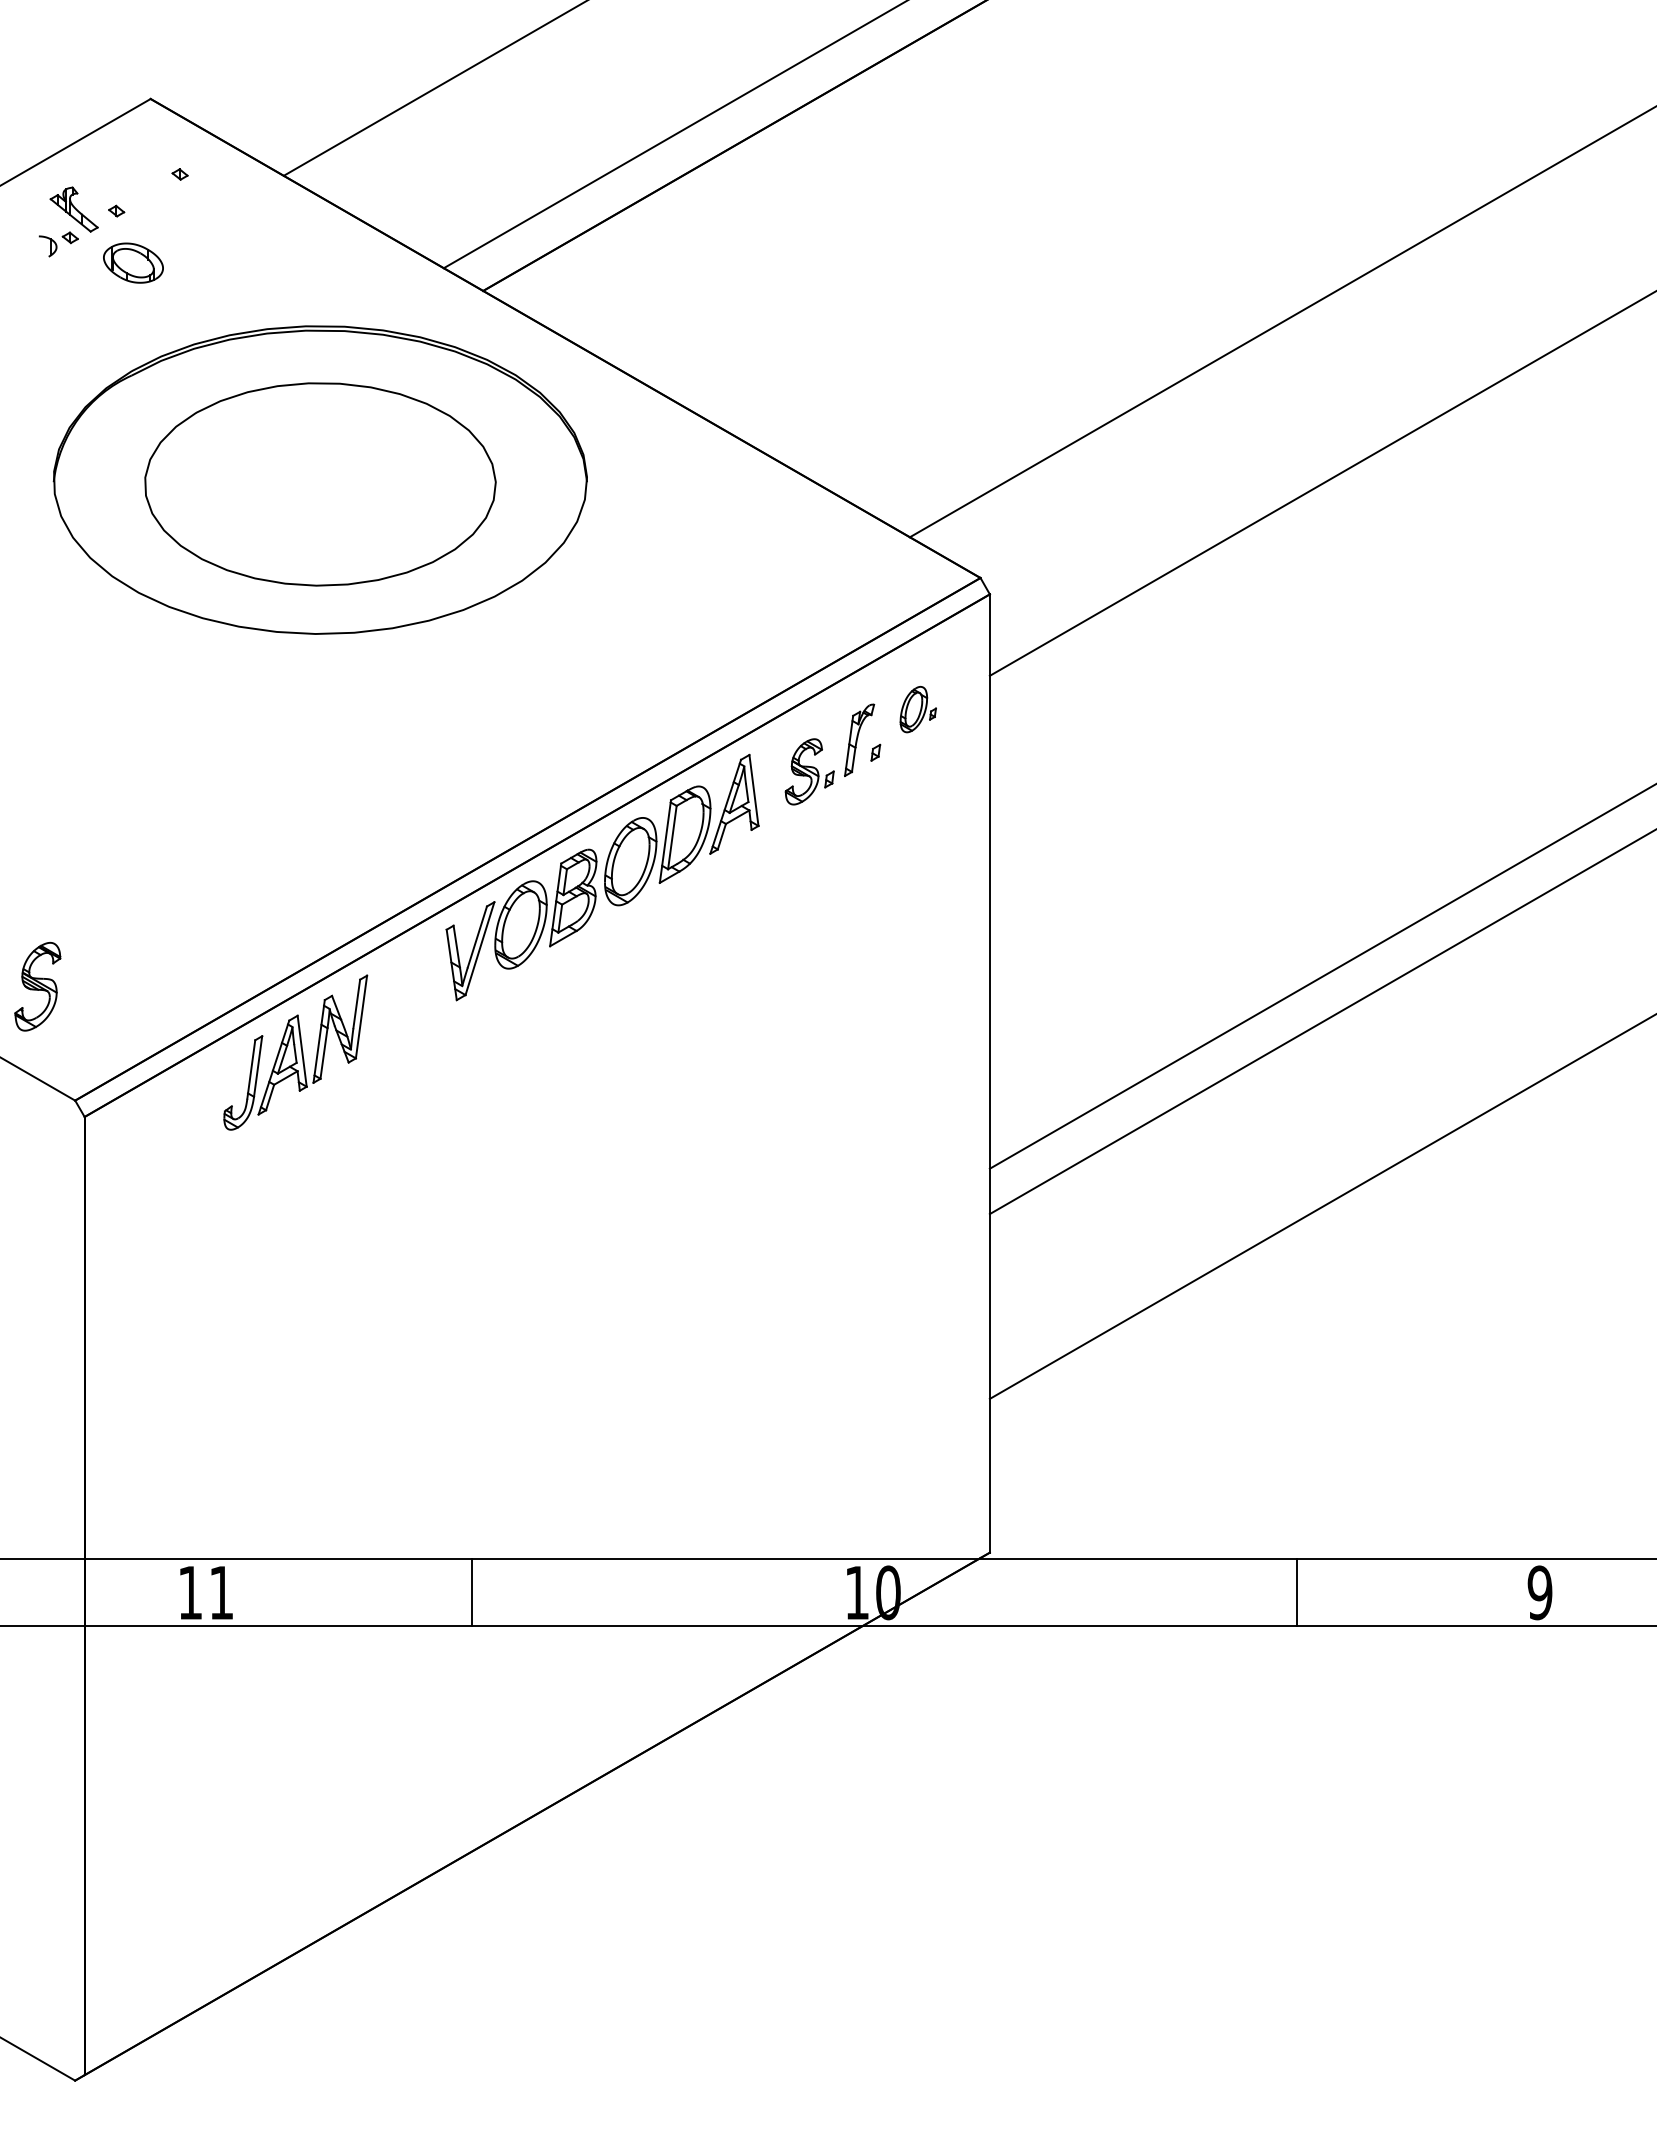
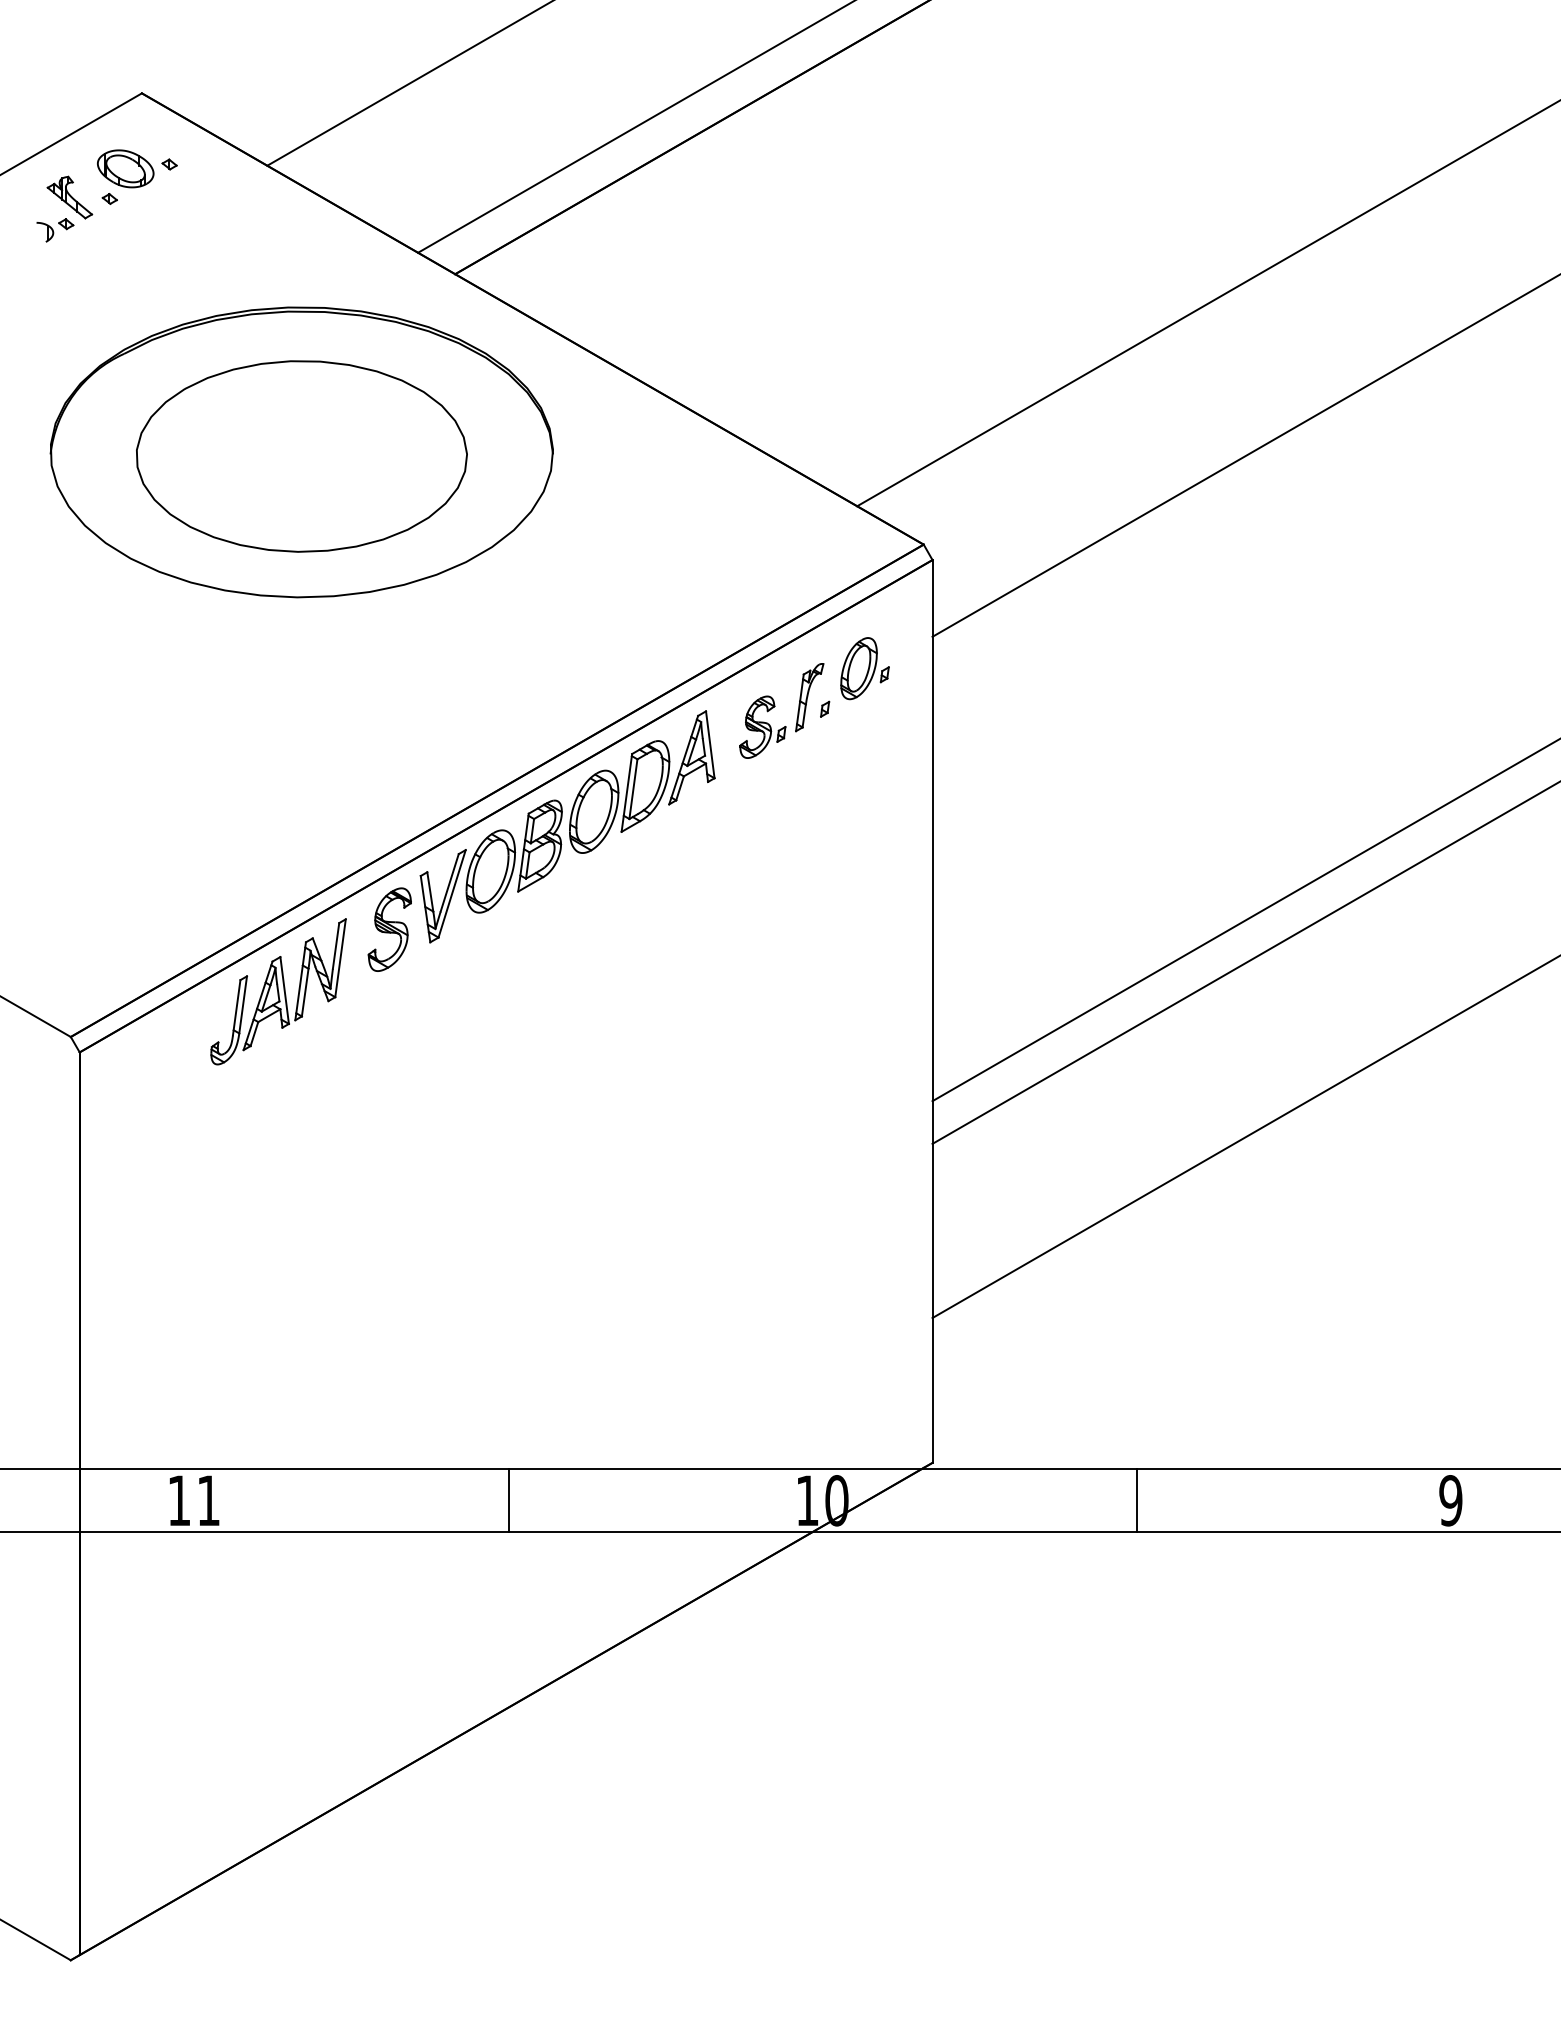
part: (133, 262) -> (125, 168), moved
part: (918, 709) -> (865, 668), size x1.43
part: (37, 986) -> (389, 929), moved
line: (471, 1592) -> (509, 1500), moved
line: (1297, 1592) -> (1137, 1500), moved

